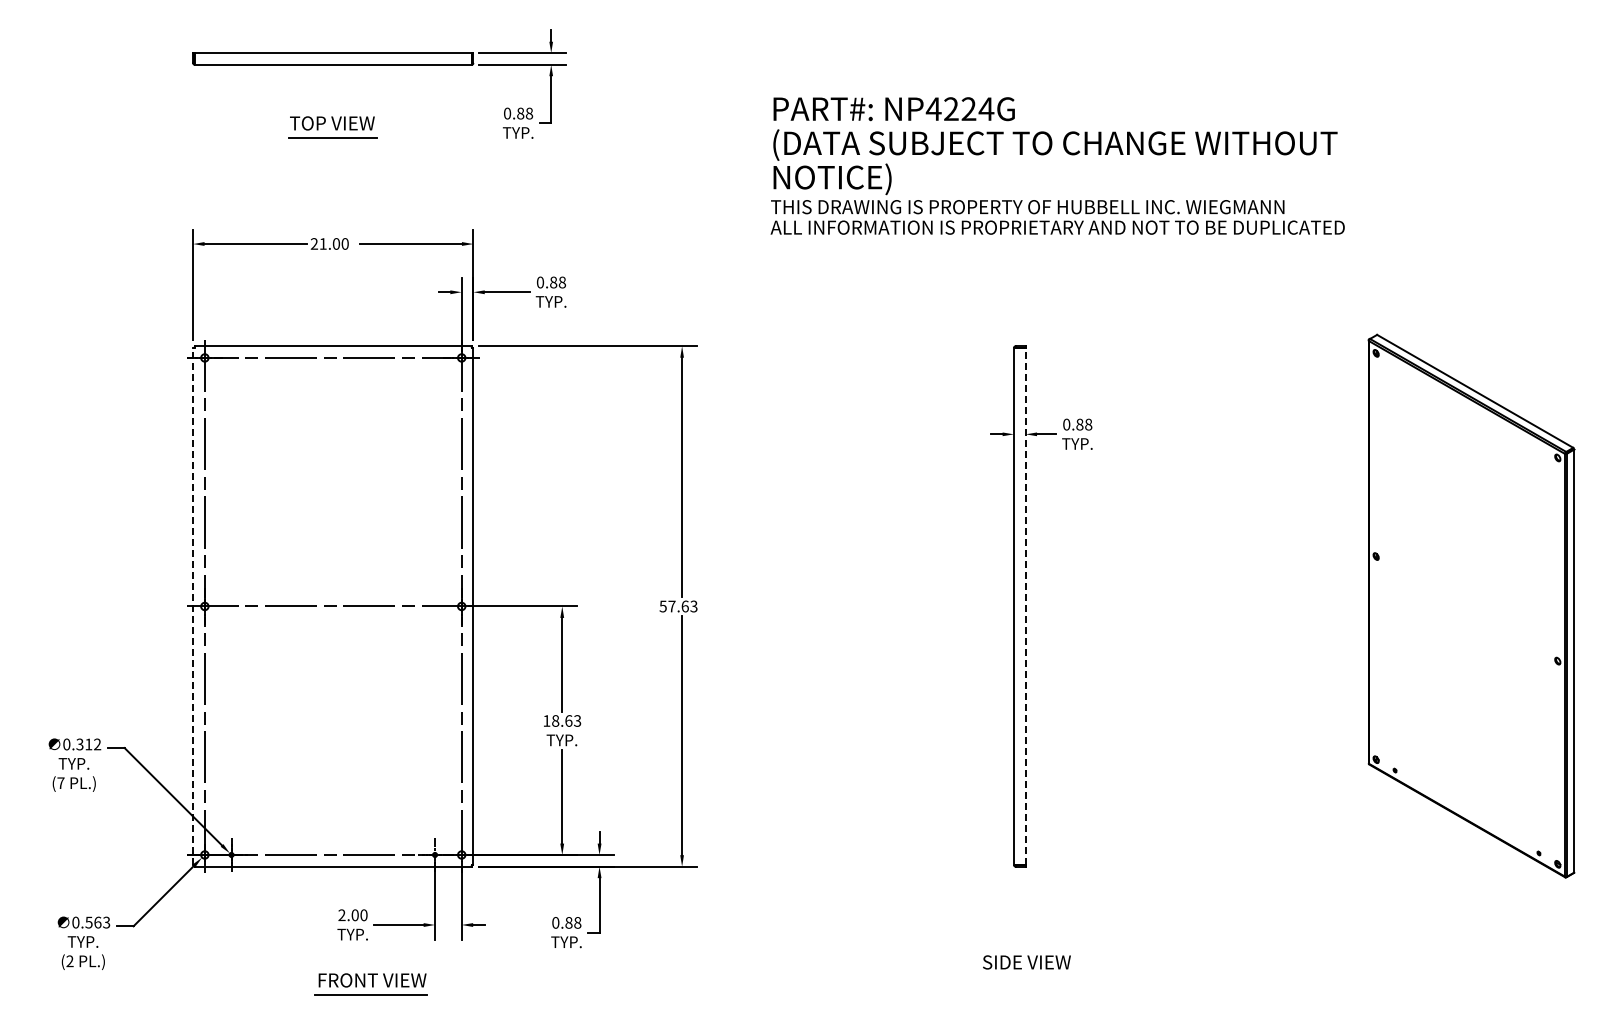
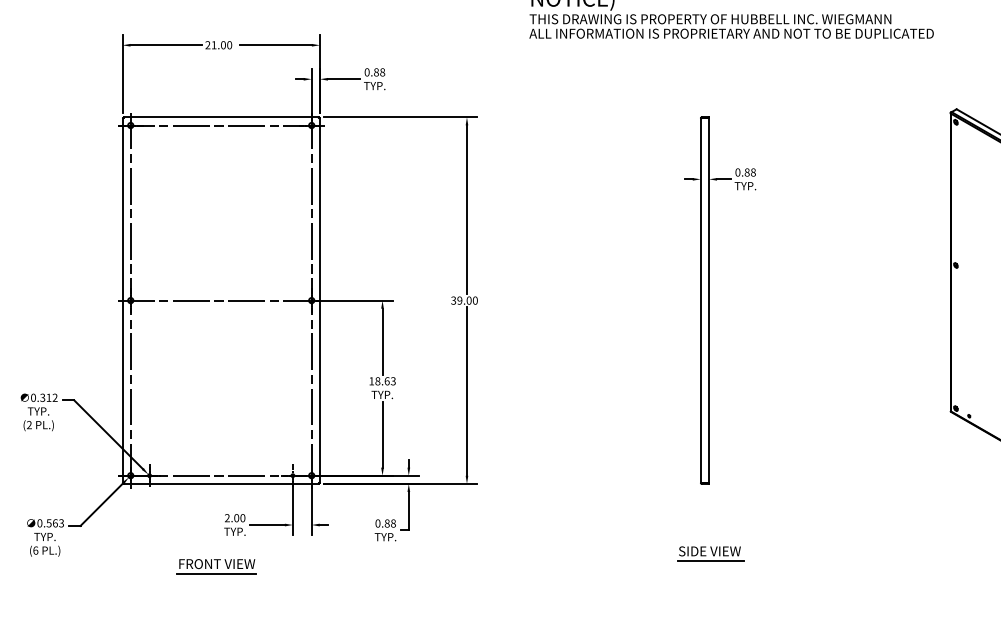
line: (193, 606) -> (122, 300), dashed -> solid
text: (678, 606) -> (464, 300), 57.63 -> 39.00
line: (1025, 606) -> (708, 300), dashed -> solid
text: (60, 782) -> (29, 424), (7 -> (2
text: (69, 961) -> (35, 550), (2 -> (6
line: (1028, 976) -> (711, 561), added
part: (370, 984) -> (215, 566), moved

